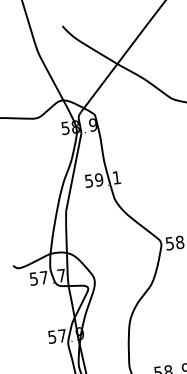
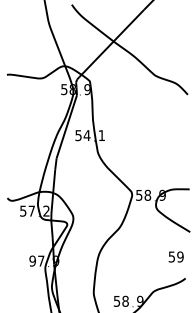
text: (98, 179) -> (86, 135), 59 -> 54
text: (61, 274) -> (46, 210), 7 -> 2
text: (51, 336) -> (32, 260), 57 -> 97

